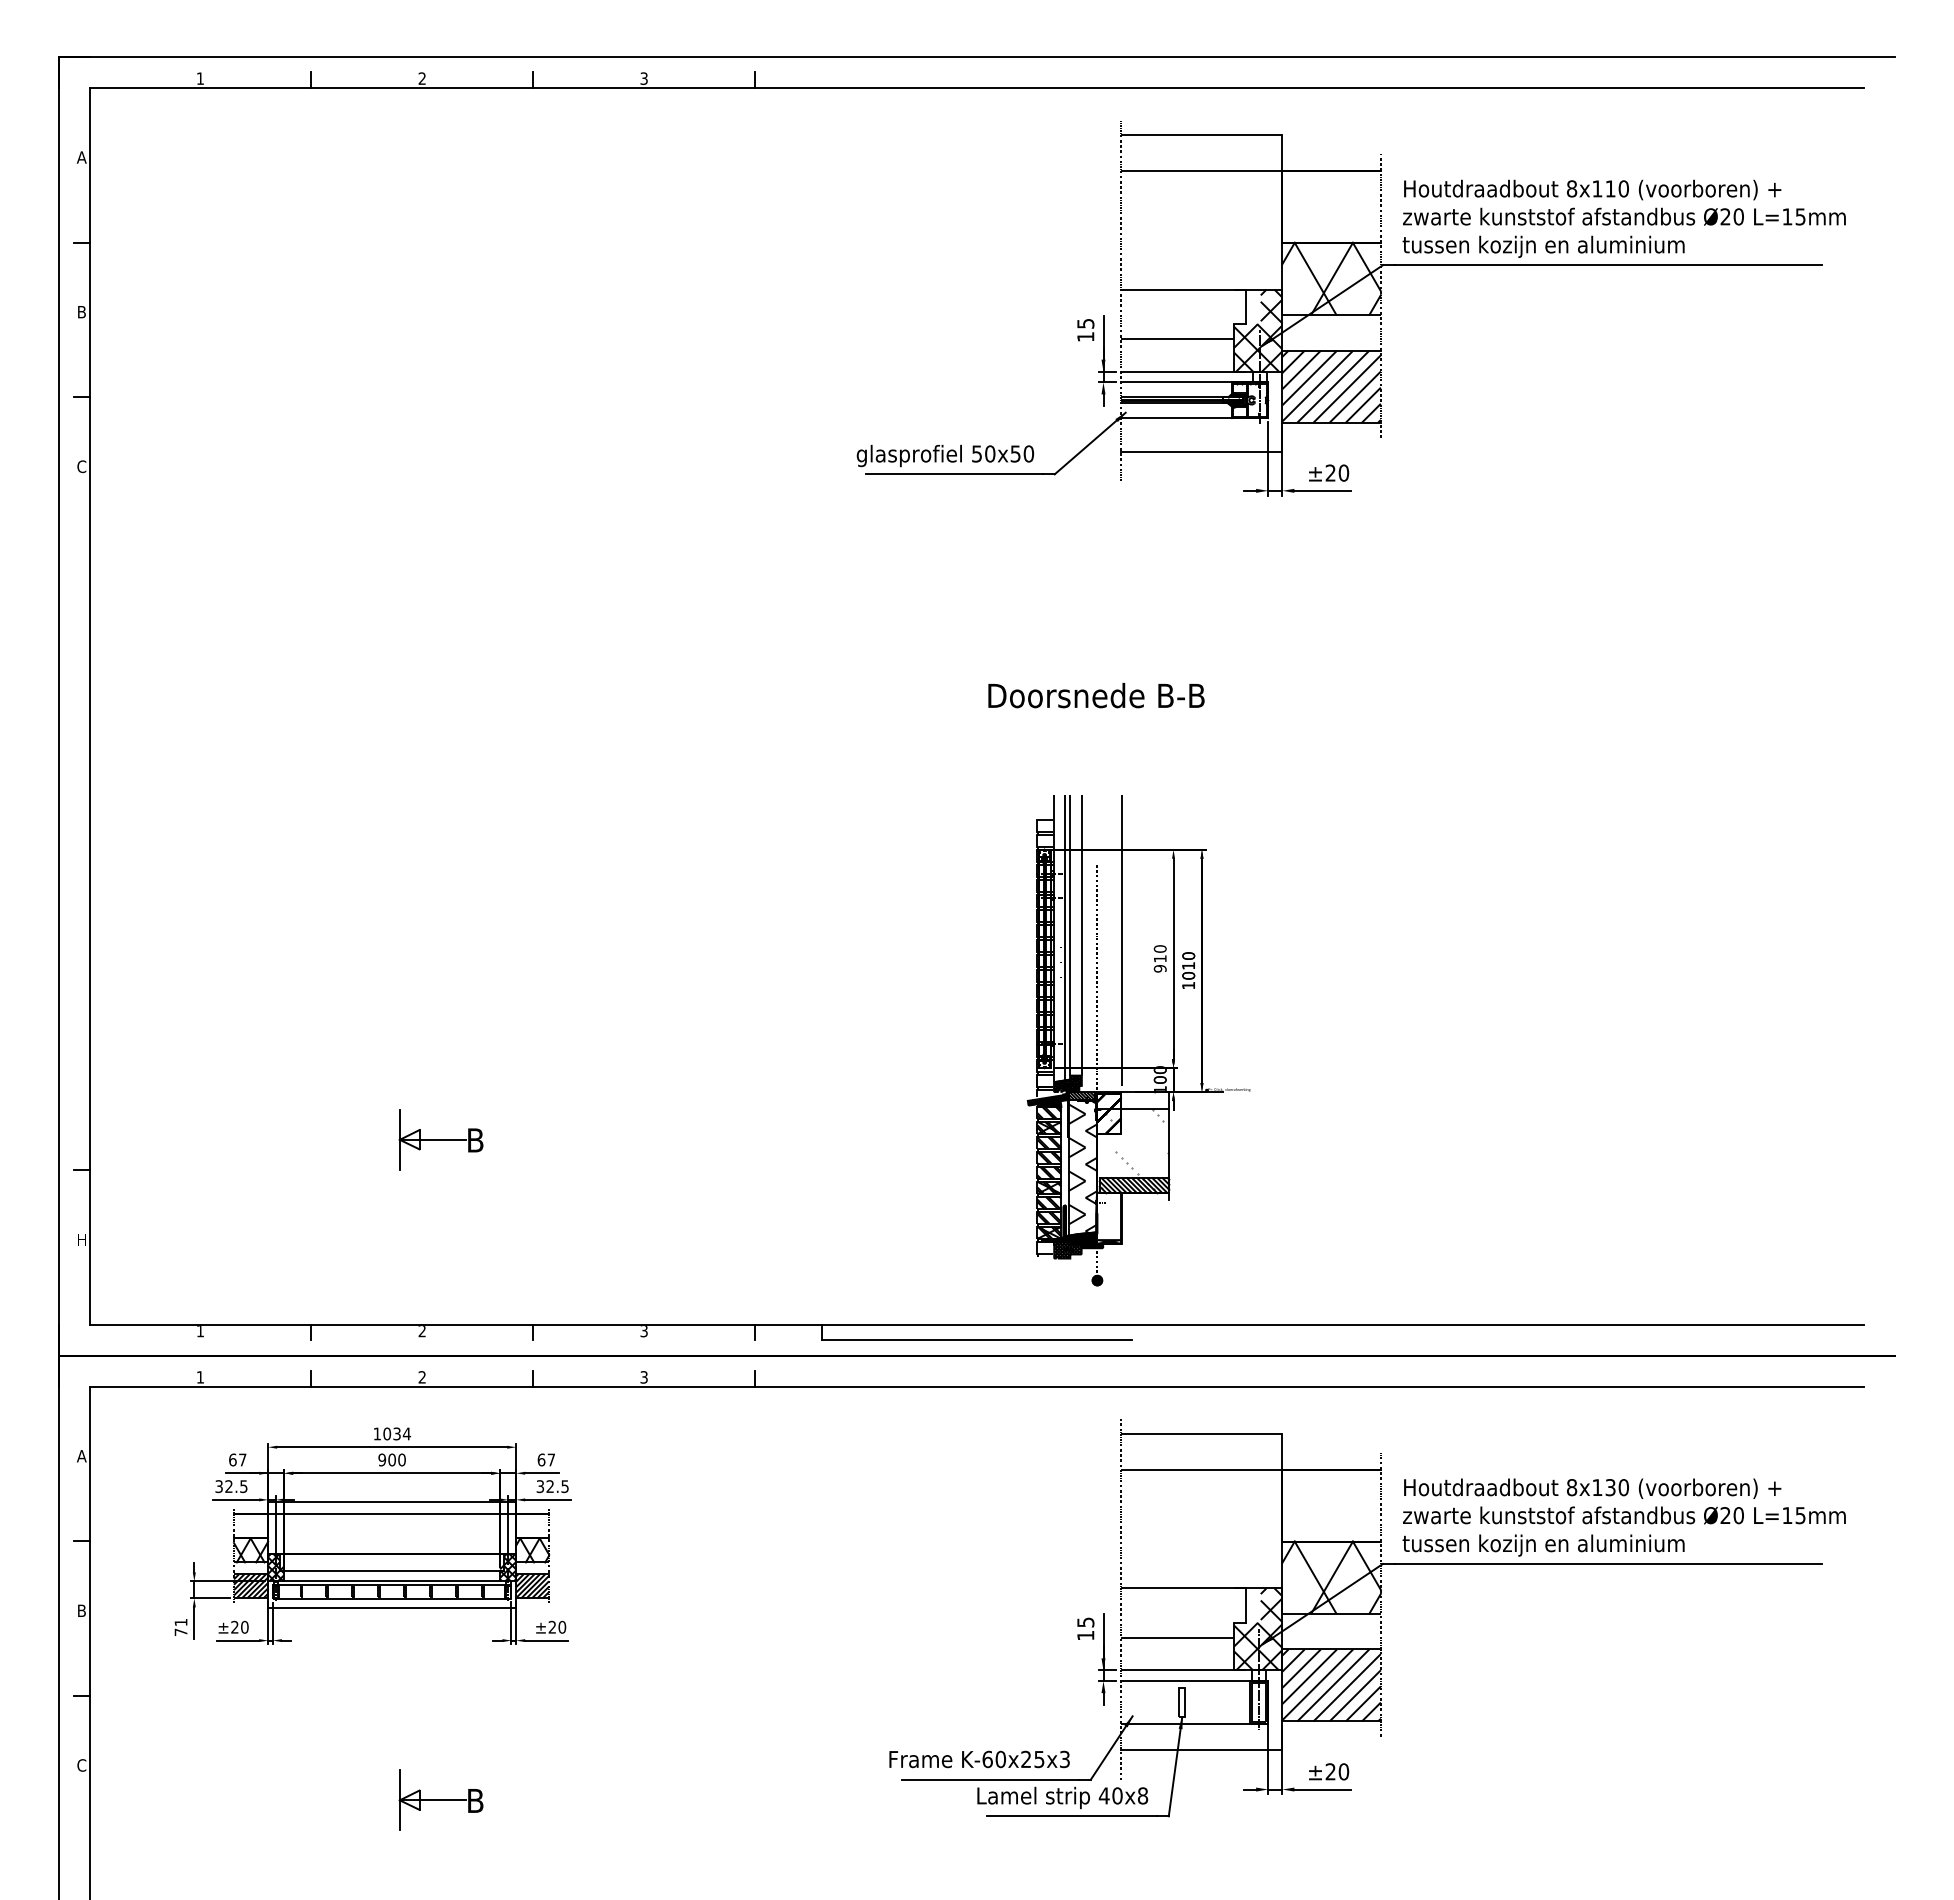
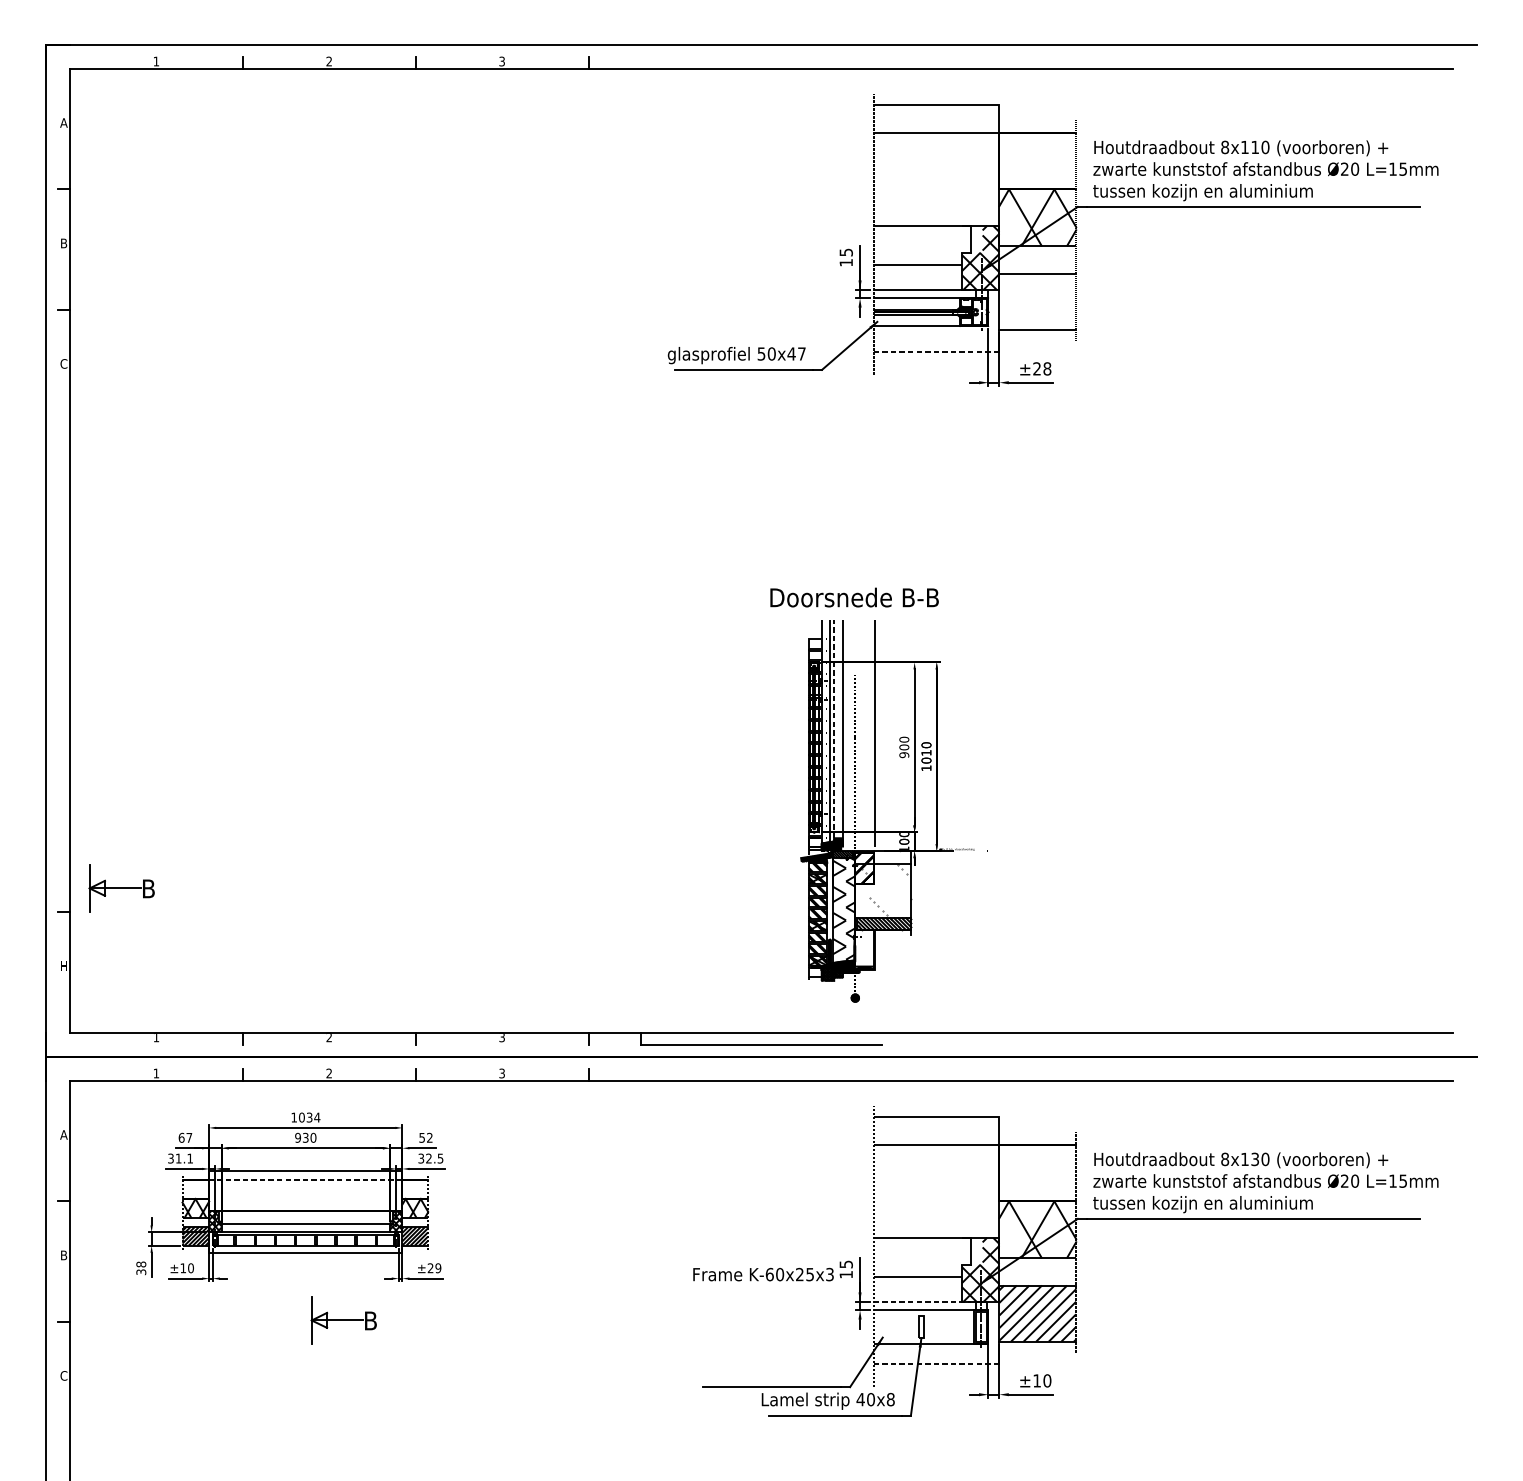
hatch: (1331, 386) -> (1037, 301), removed
line: (1201, 451) -> (936, 352), solid -> dashed
text: (1022, 453) -> (796, 353), 50x50 -> 50x47
text: (1343, 472) -> (1047, 368), ±20 -> ±28
text: (1096, 695) -> (854, 597), moved
line: (1070, 935) -> (834, 729), solid -> dashed
text: (1159, 958) -> (903, 747), 910 -> 900
part: (440, 1139) -> (121, 888), moved
text: (391, 1459) -> (305, 1137), 900 -> 930
text: (545, 1459) -> (425, 1137), 67 -> 52
text: (236, 1486) -> (184, 1158), 32.5 -> 31.1
line: (391, 1514) -> (305, 1180), solid -> dashed
text: (234, 1626) -> (182, 1267), ±20 -> ±10
text: (180, 1627) -> (140, 1268), 71 -> 38
text: (561, 1627) -> (437, 1268), ±20 -> ±29
line: (1183, 1670) -> (922, 1301), solid -> dashed
line: (1201, 1750) -> (936, 1364), solid -> dashed
text: (979, 1759) -> (763, 1274), moved
text: (1330, 1771) -> (1036, 1380), ±20 -> ±10
part: (440, 1799) -> (343, 1319), moved

